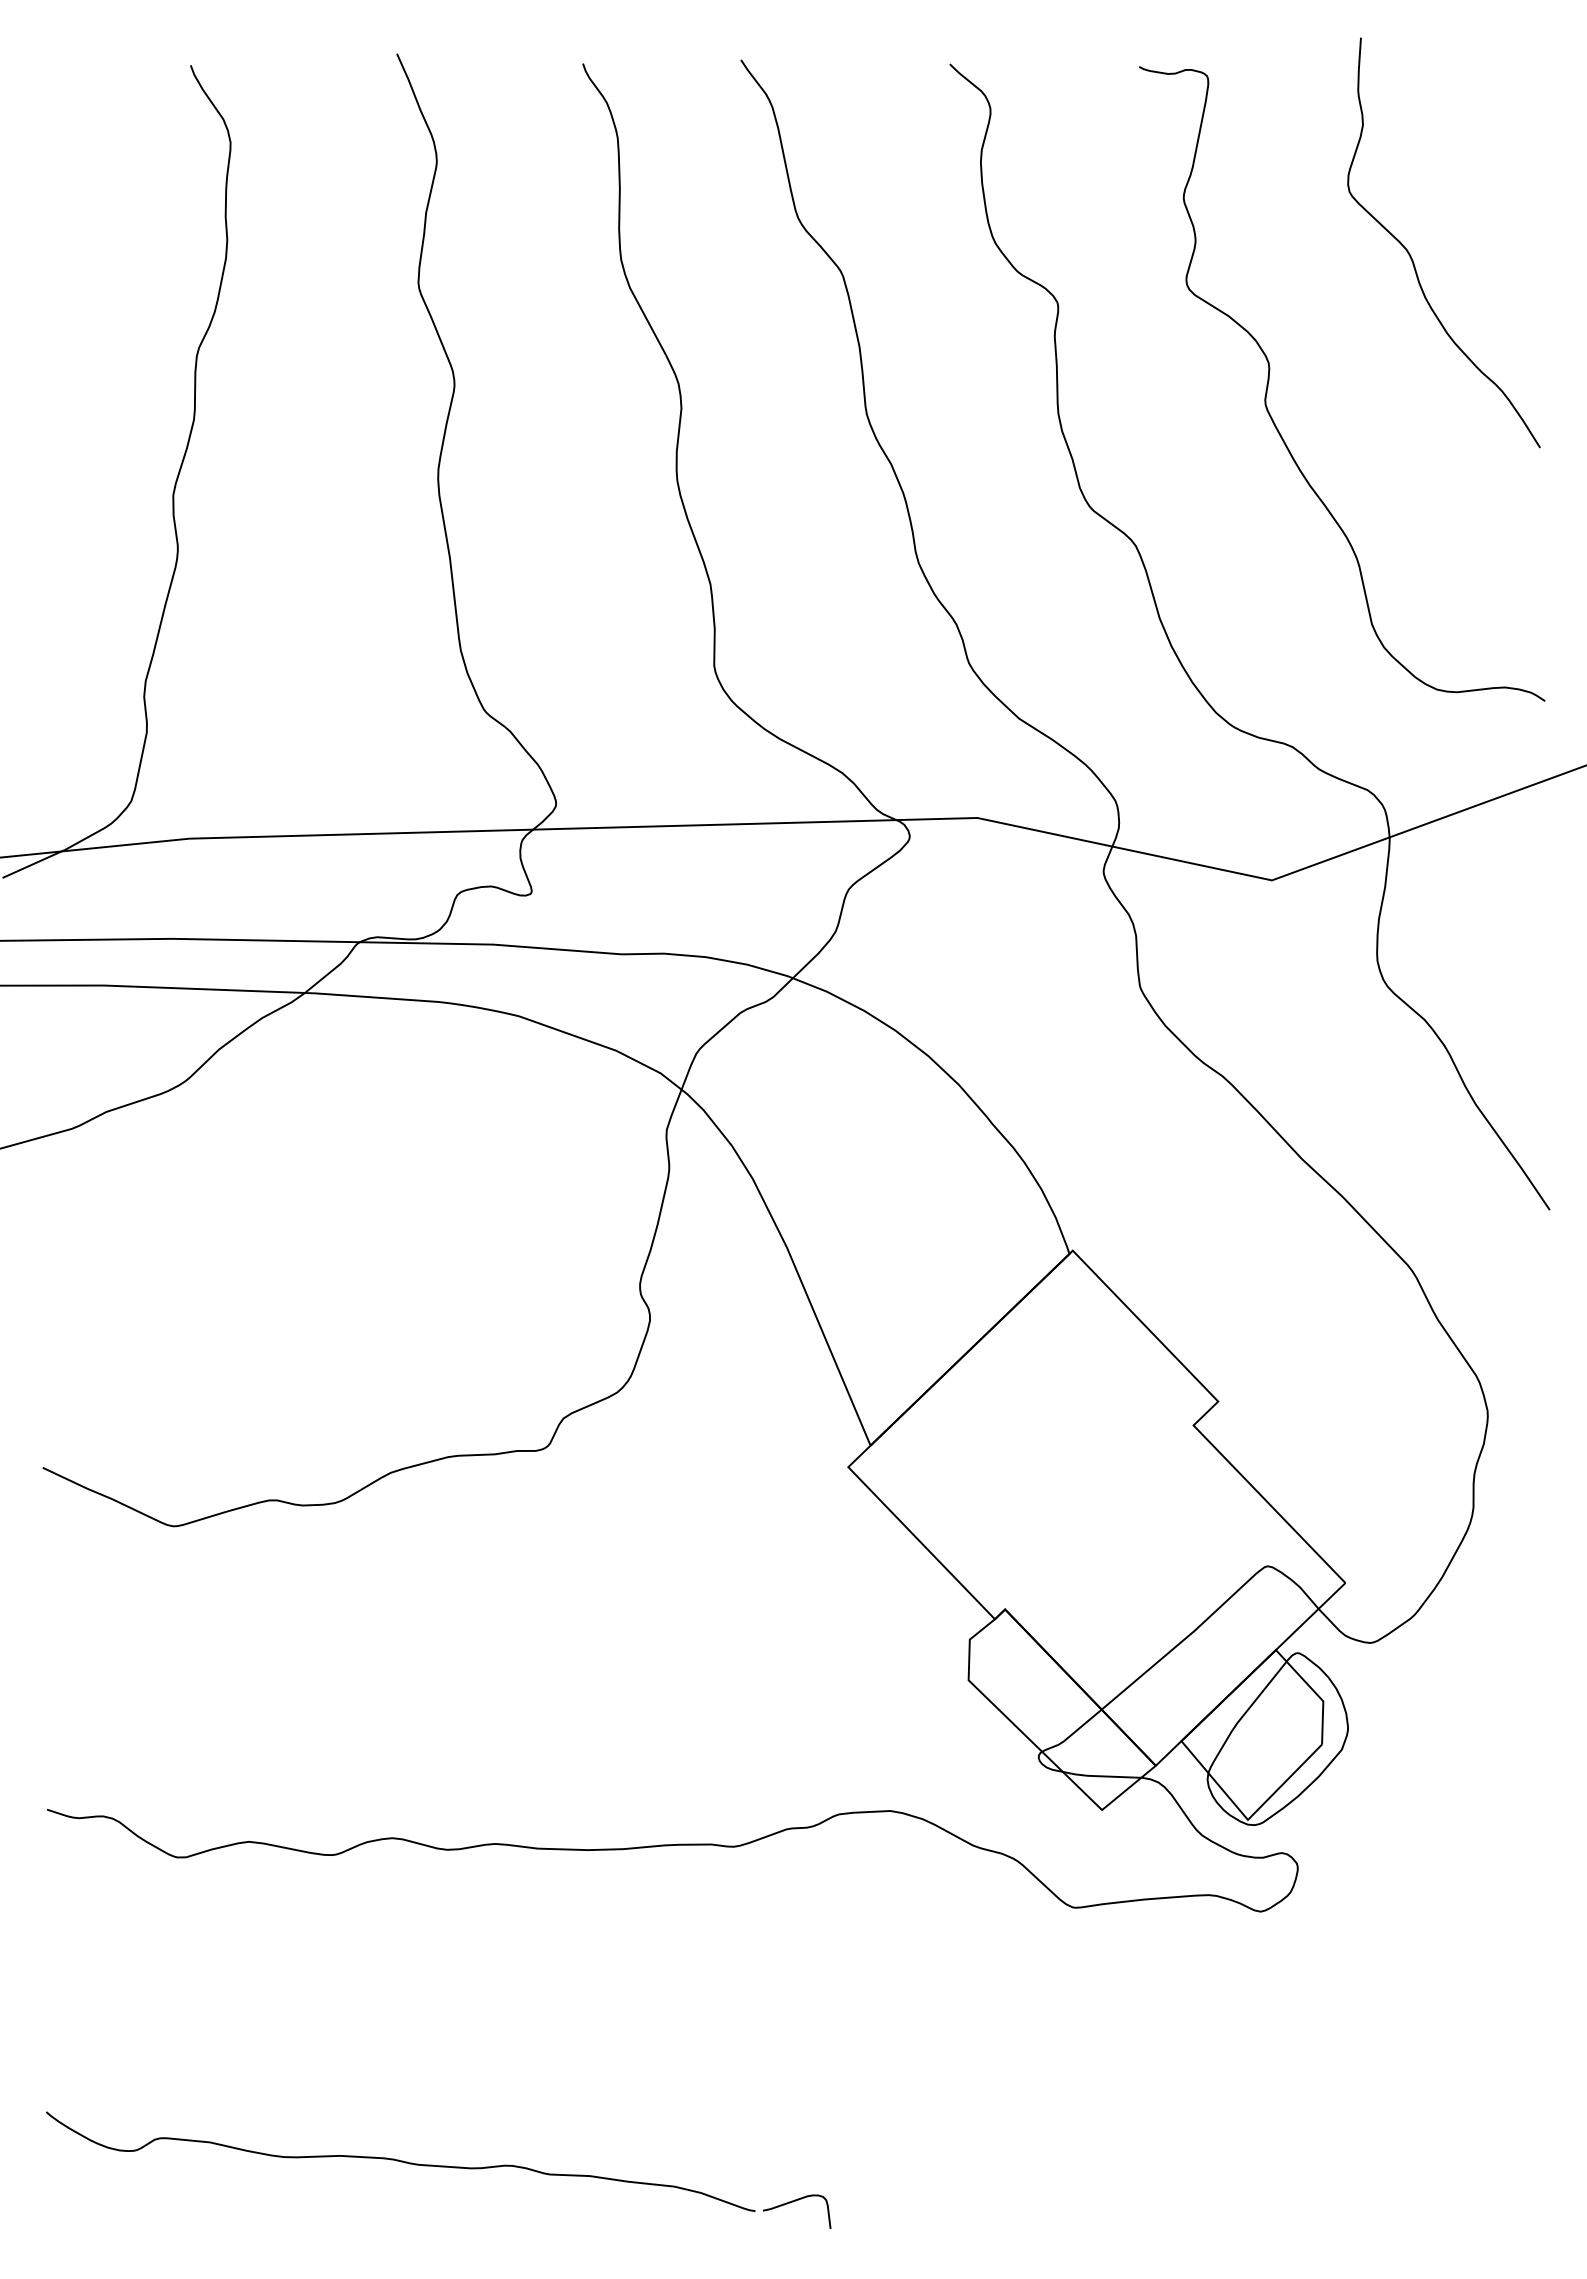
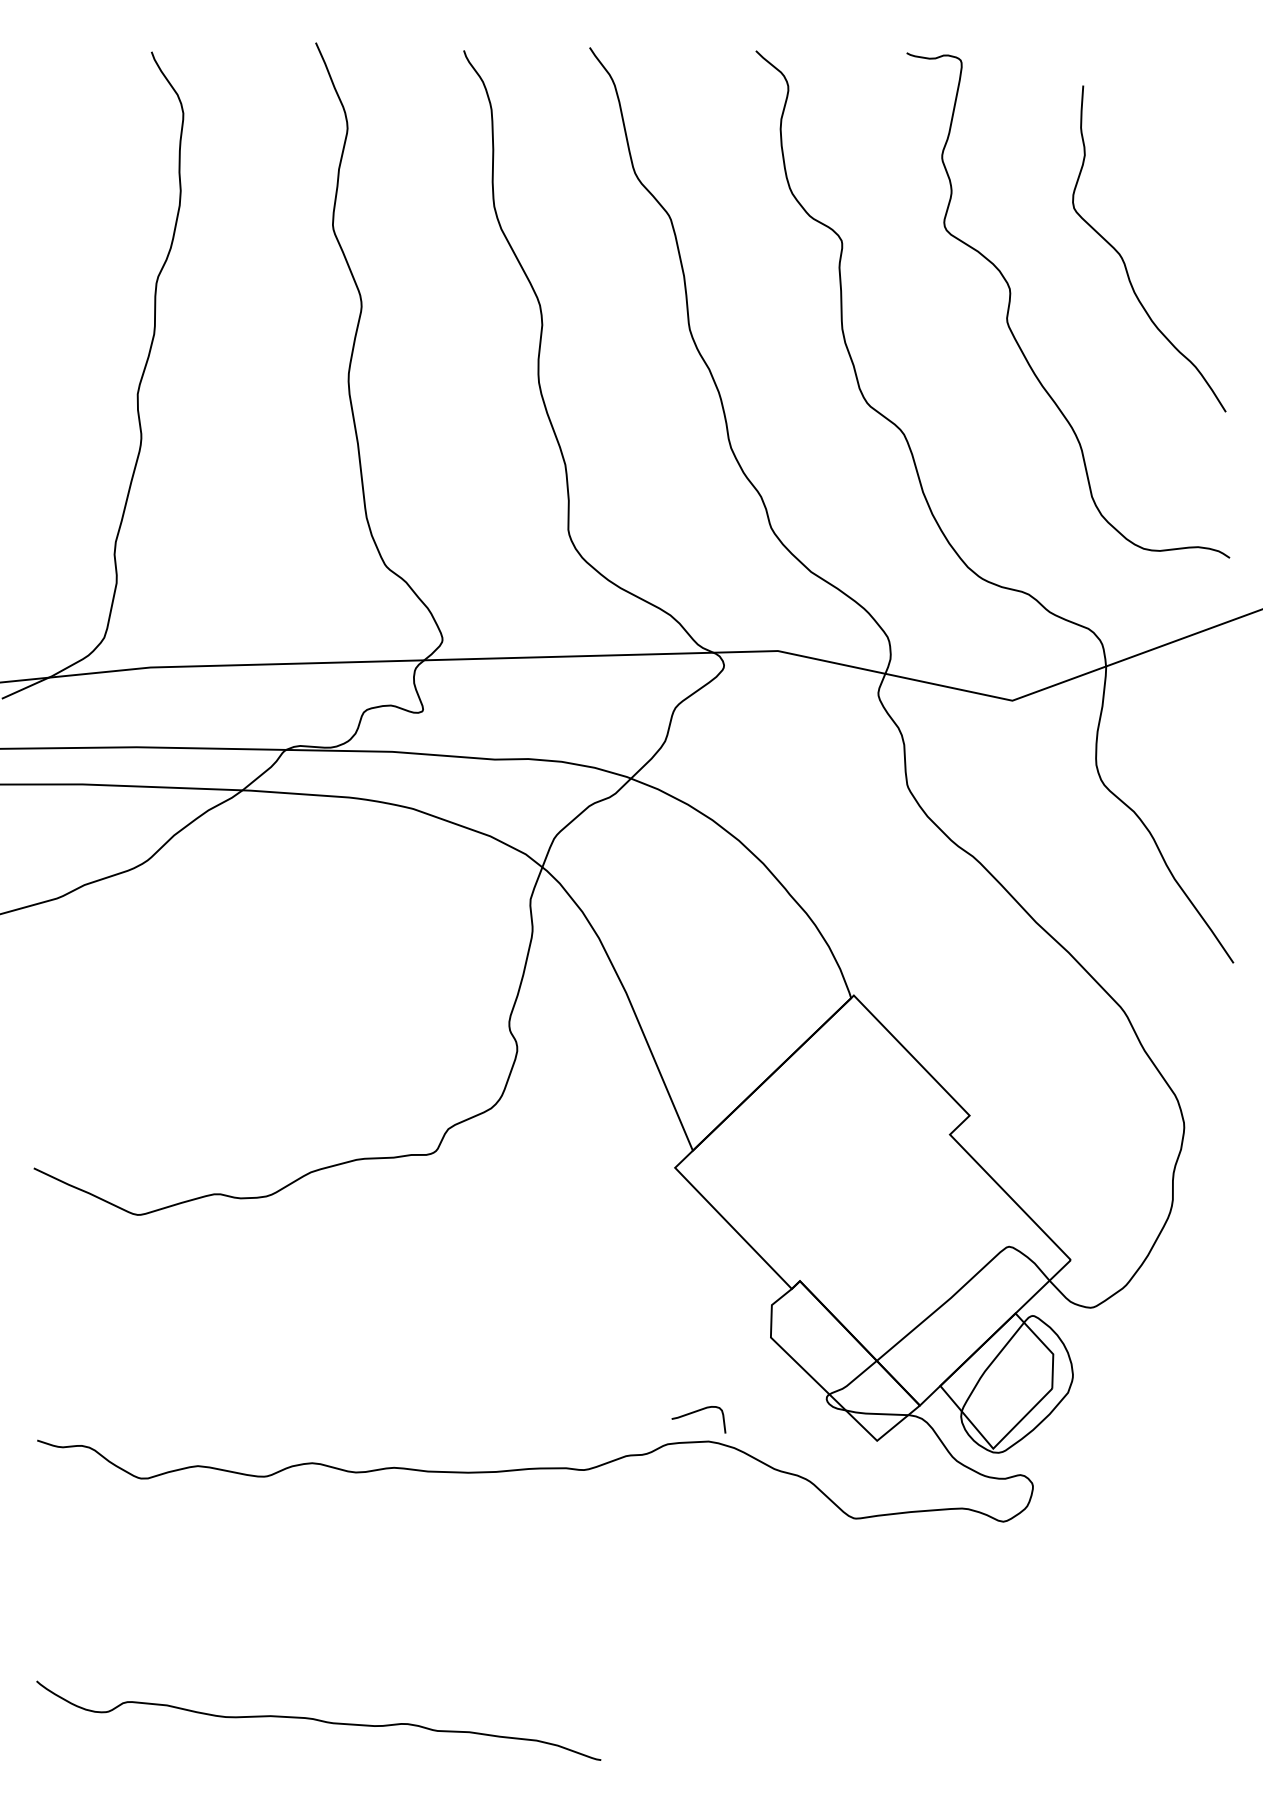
curve: (1412, 258) -> (1124, 261), moved
curve: (793, 2202) -> (695, 1412), moved

